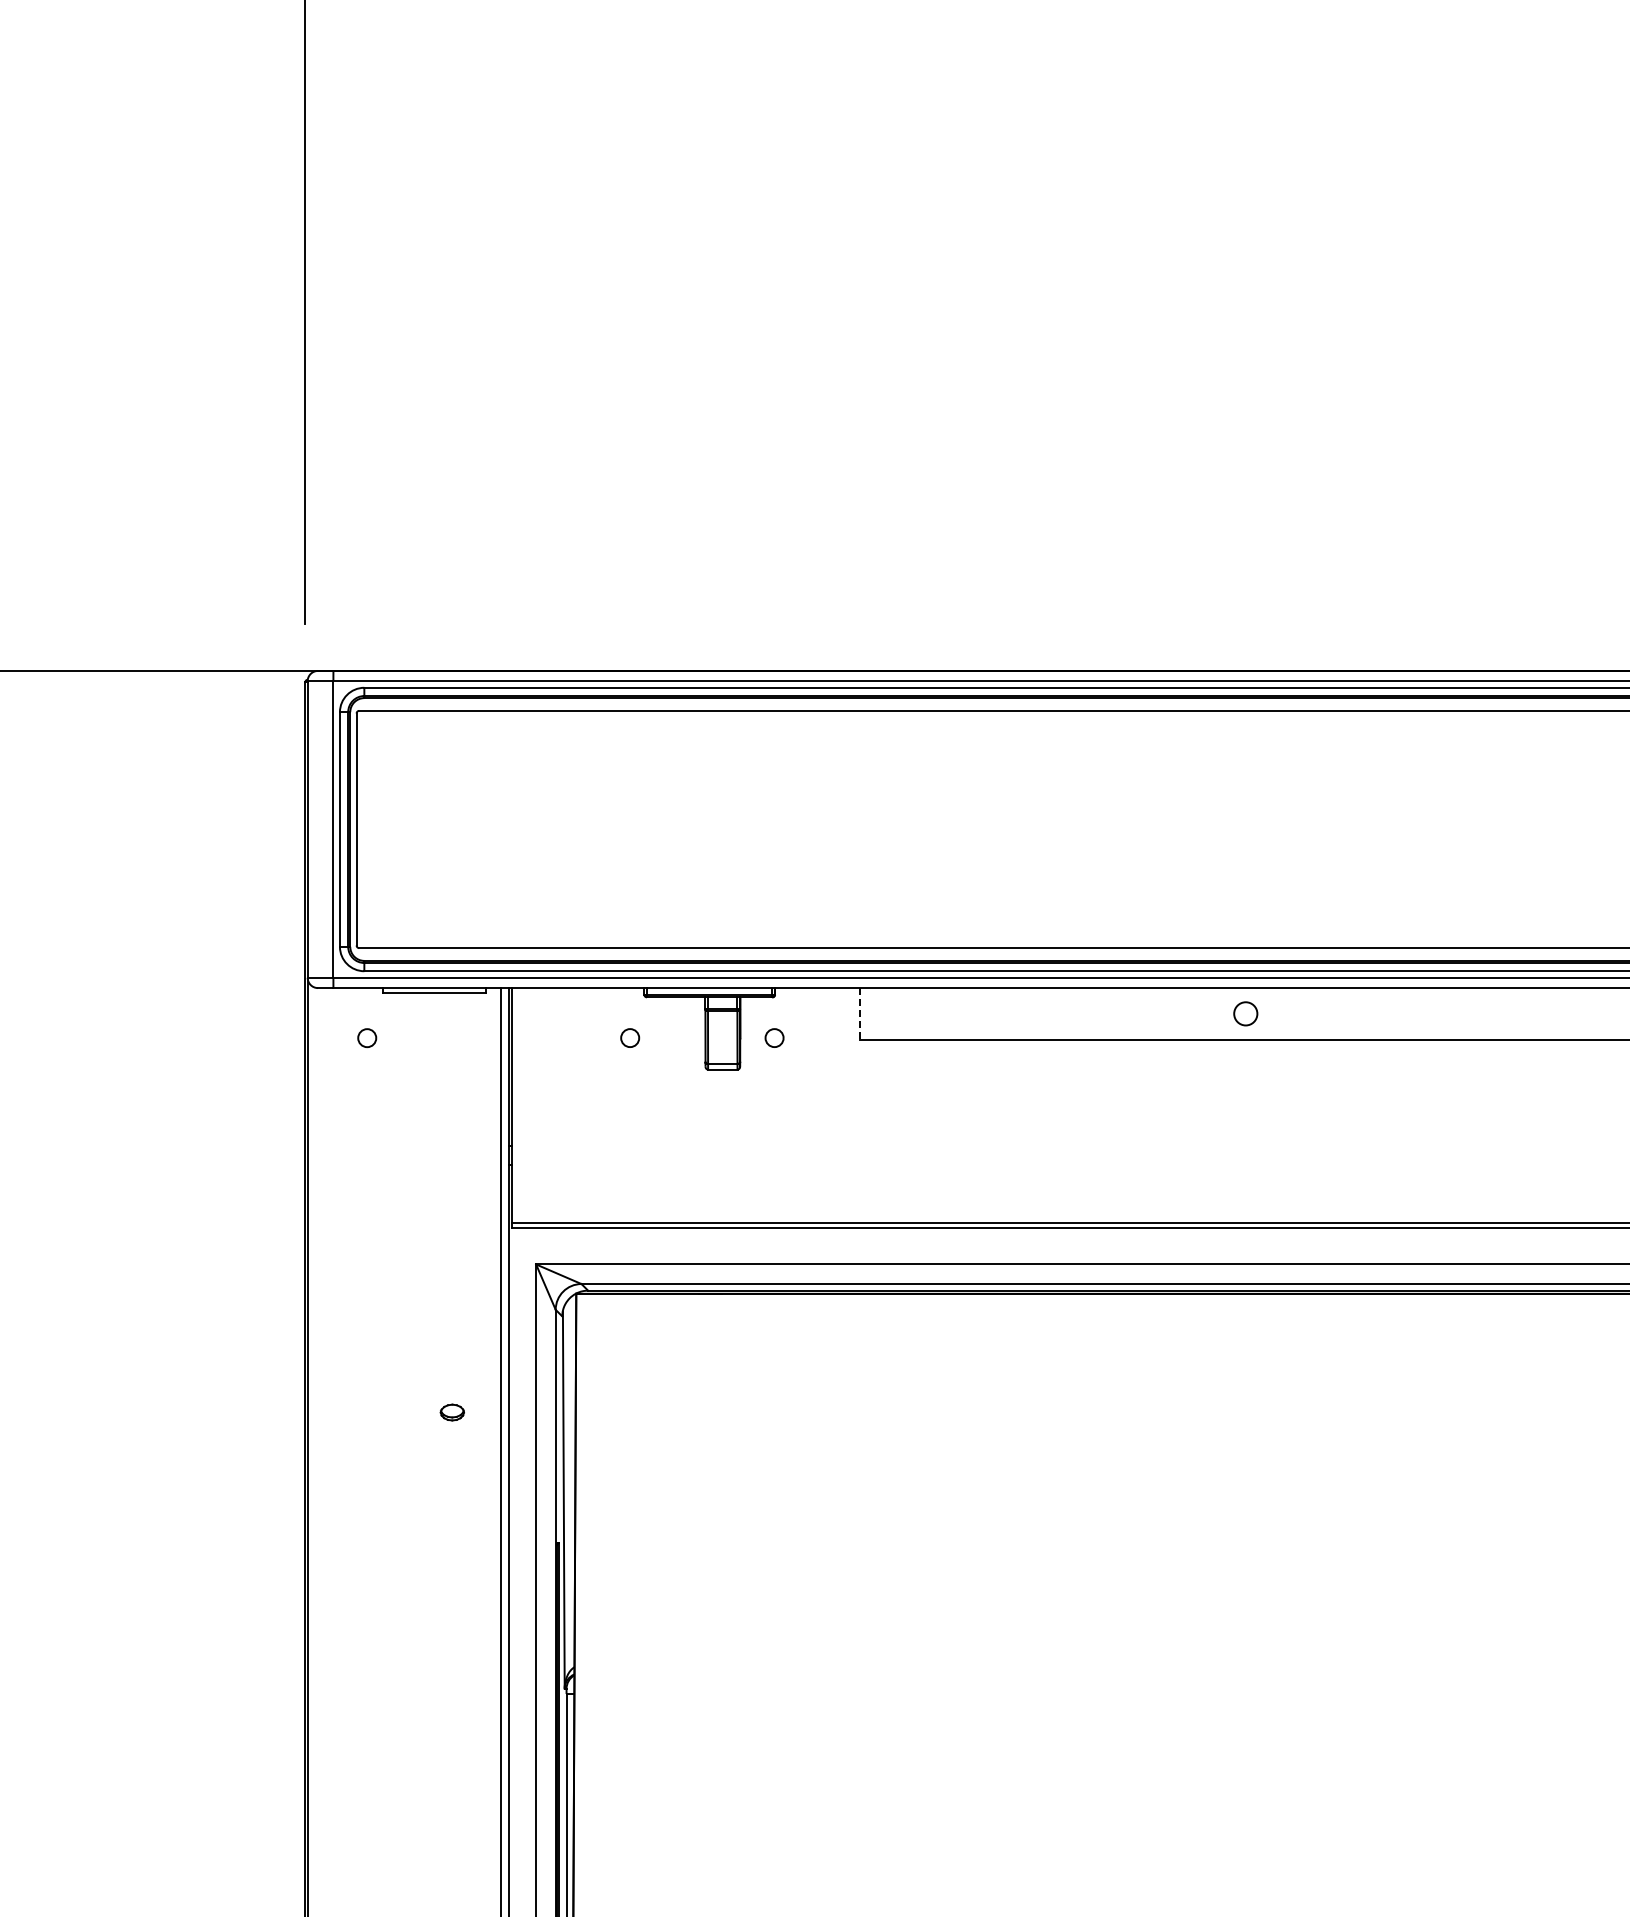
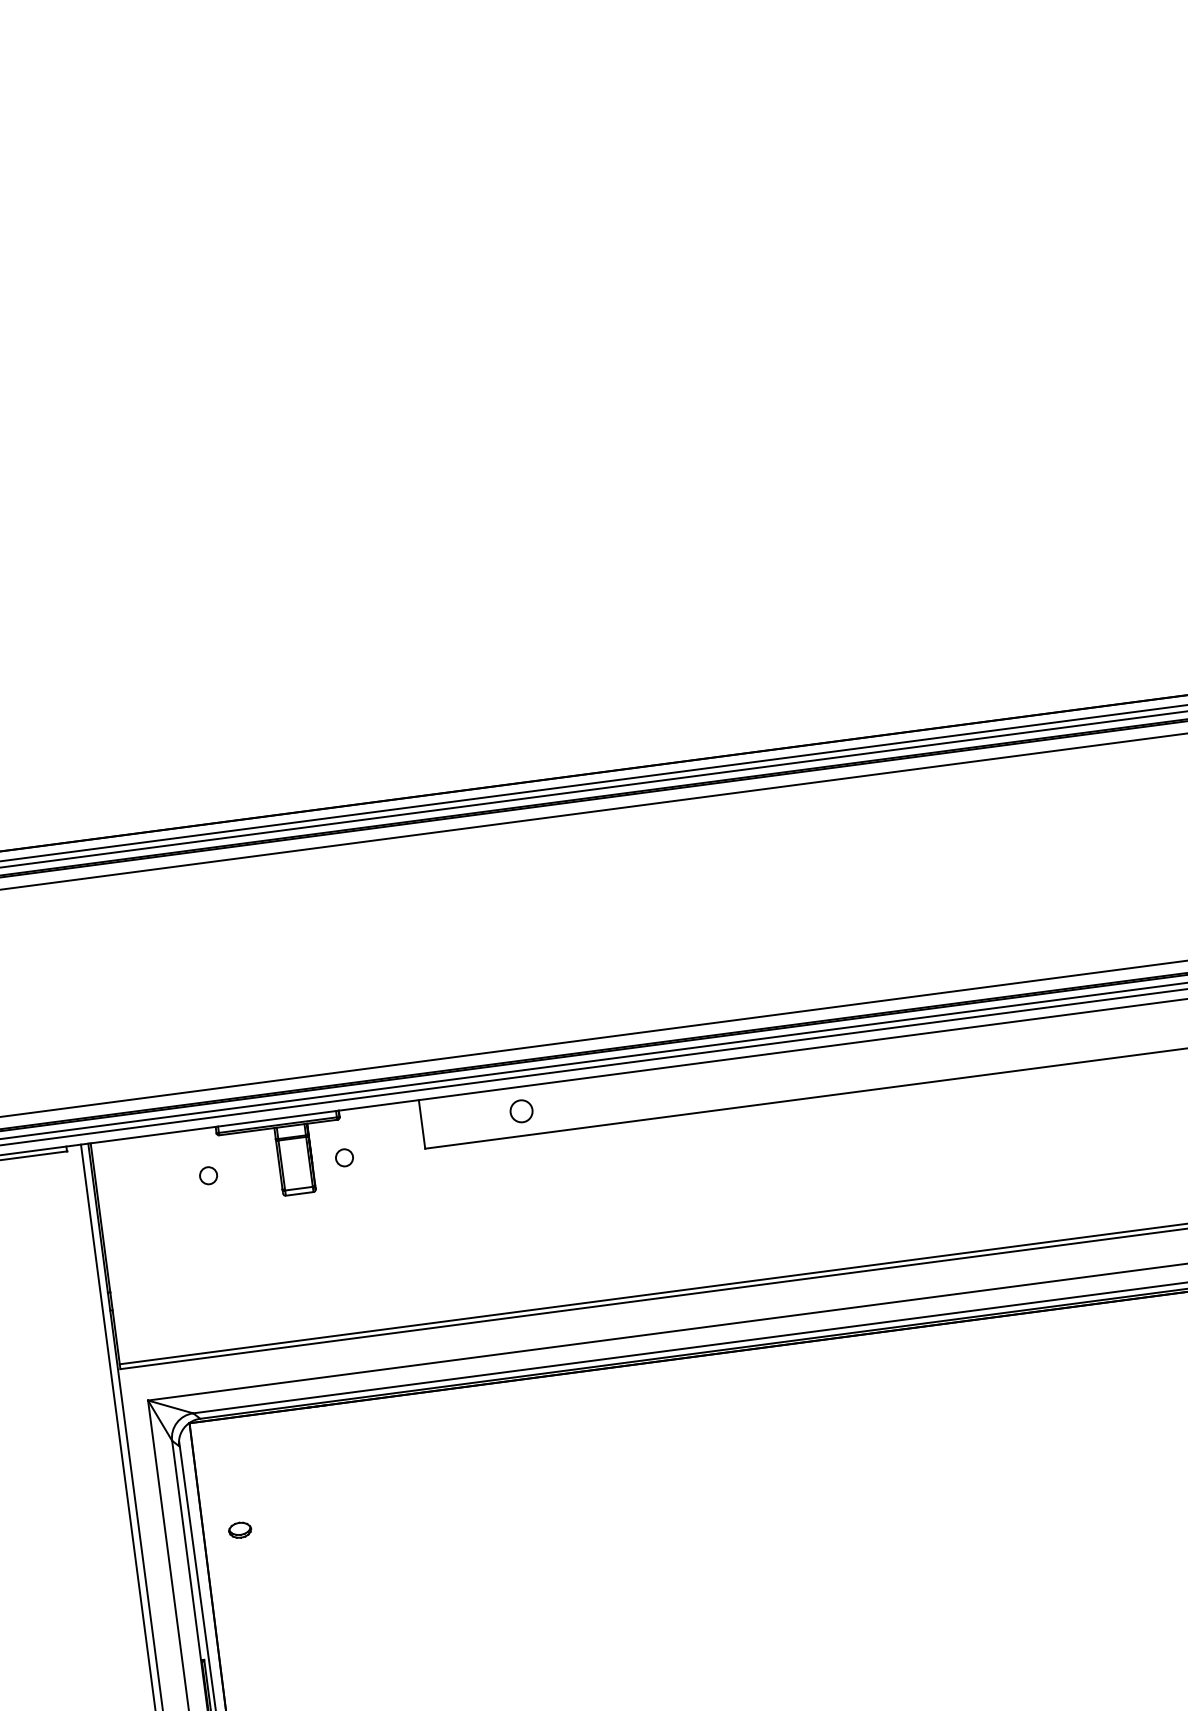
line: (860, 1013) -> (422, 1124), dashed -> solid
circle: (1245, 1013) -> (521, 1111), moved
part: (451, 1412) -> (239, 1530), moved

